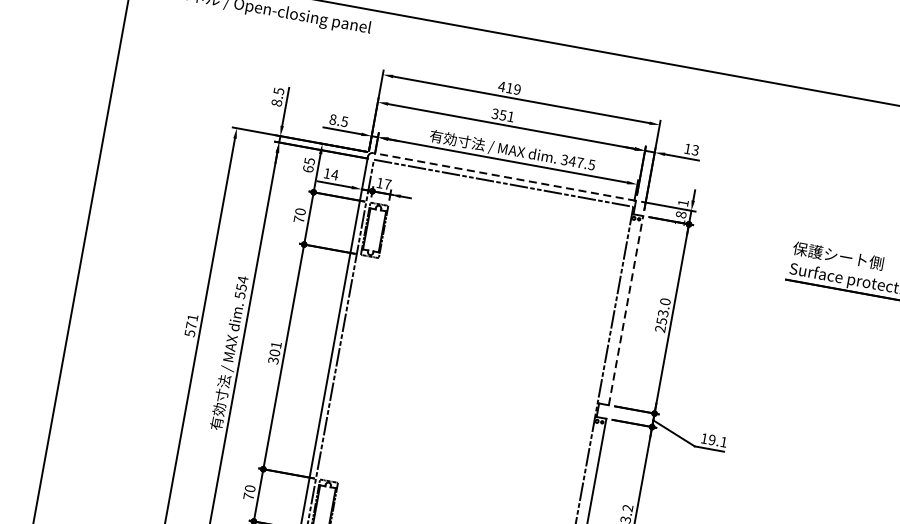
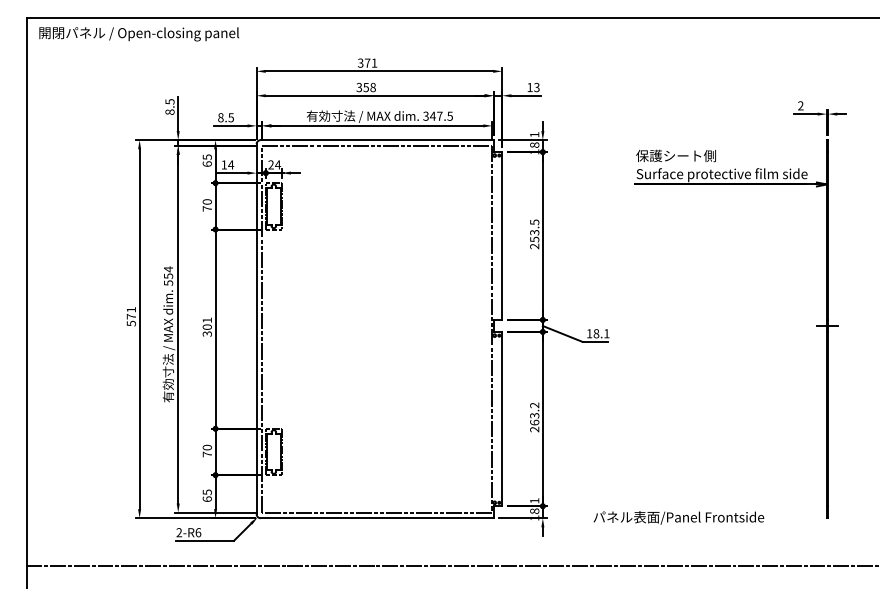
text: (509, 87) -> (367, 62), 419 -> 371
text: (510, 116) -> (372, 87), 351 -> 358
line: (504, 177) -> (377, 140), dashed -> solid
text: (383, 183) -> (274, 164), 17 -> 24
text: (665, 301) -> (534, 222), 253.0 -> 253.5
line: (626, 311) -> (502, 236), dashed -> solid
text: (712, 439) -> (596, 333), 19.1 -> 18.1

